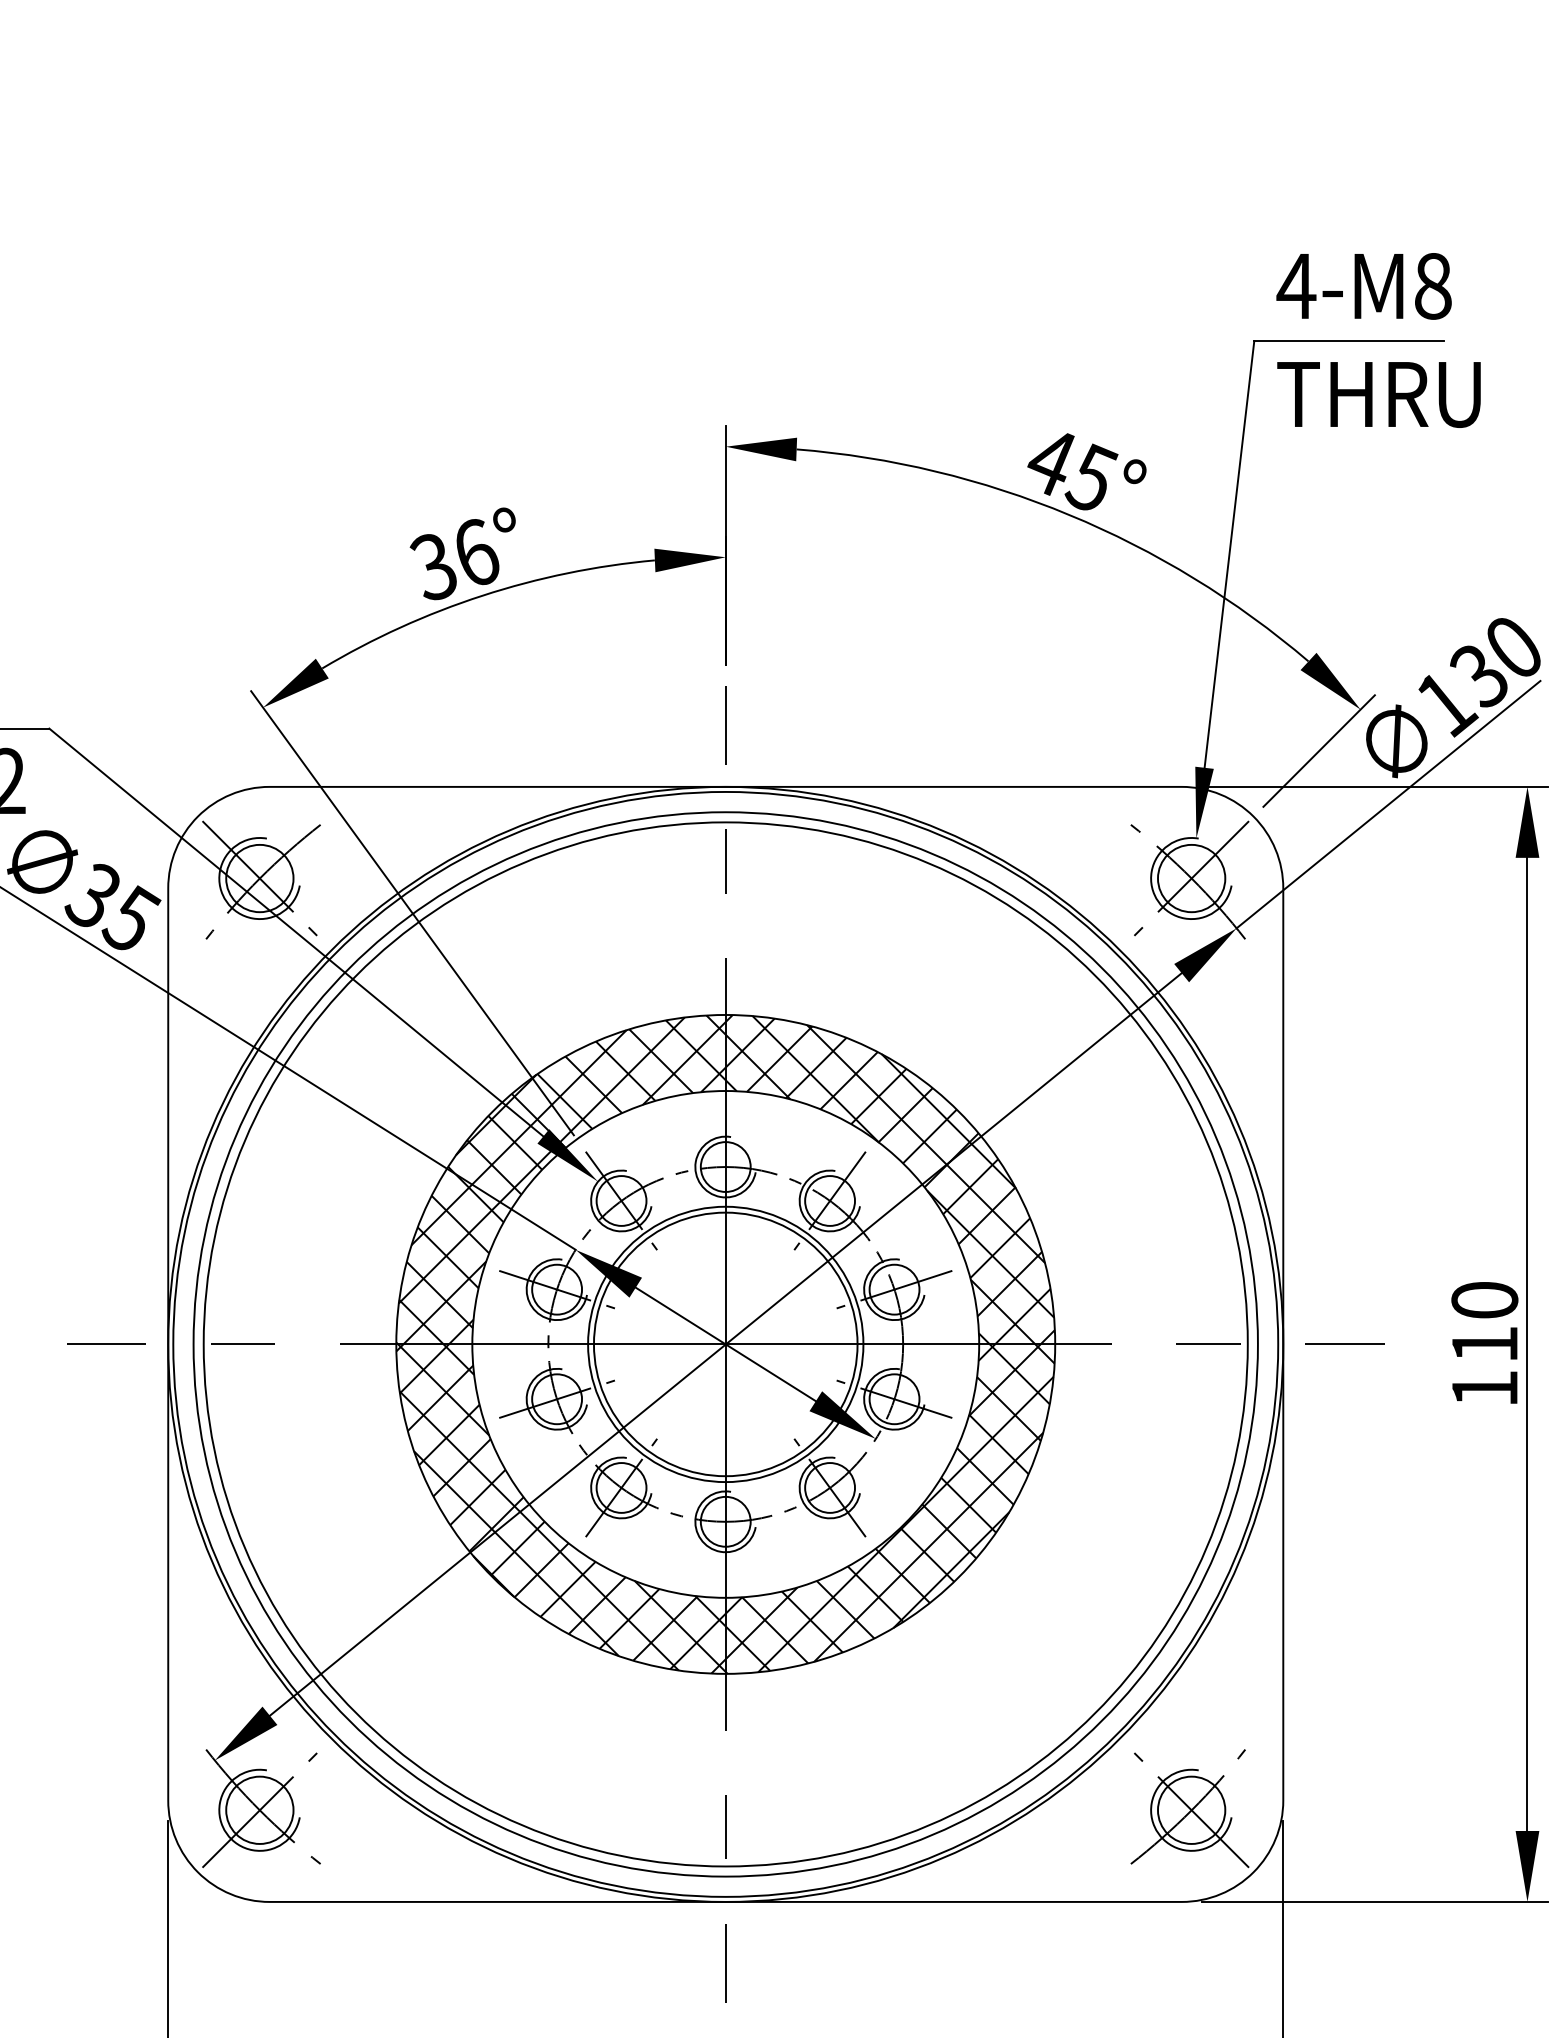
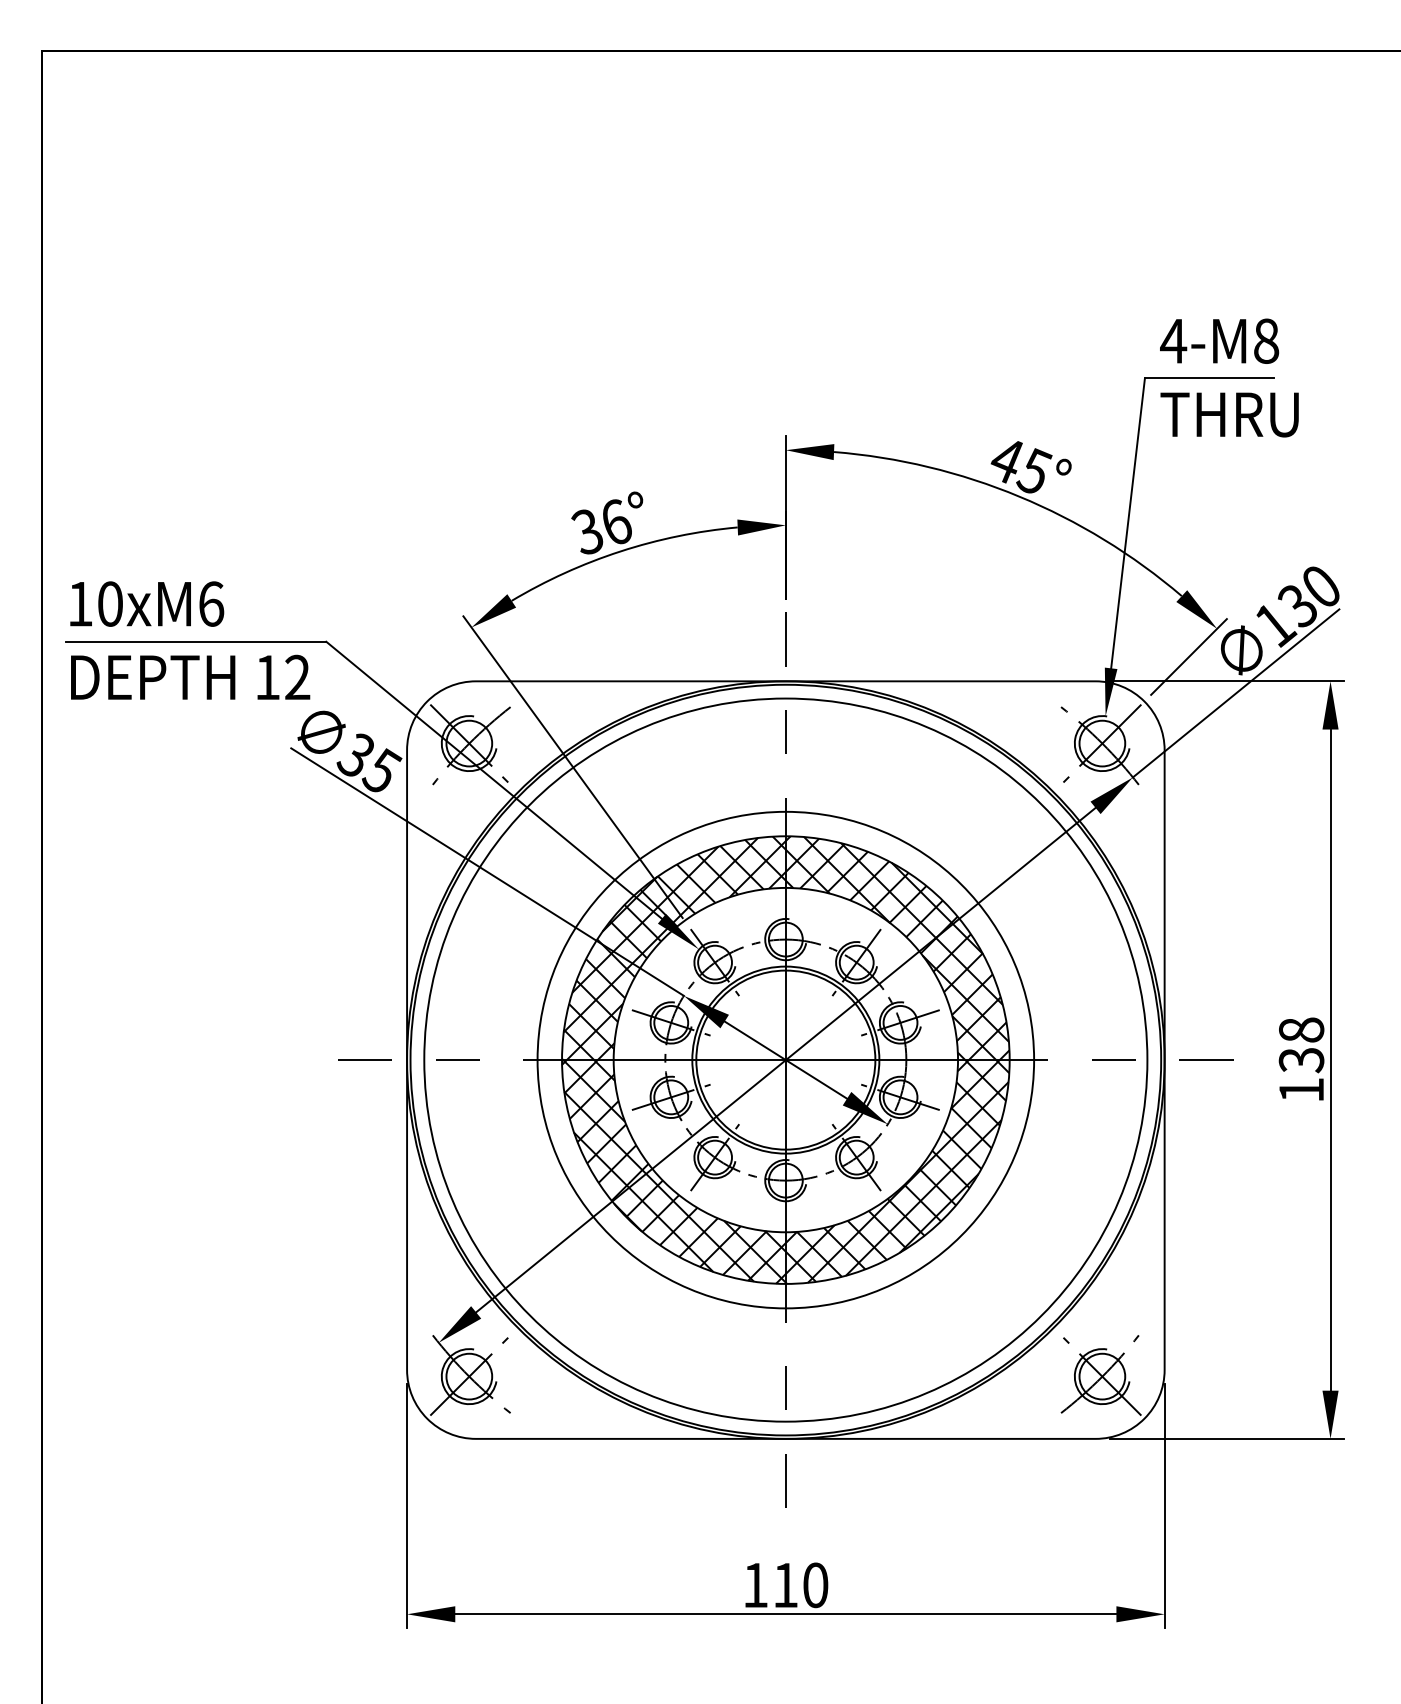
text: (1484, 1322) -> (1301, 1045), 110 -> 138
circle: (725, 1343) -> (785, 1059), size x0.7

